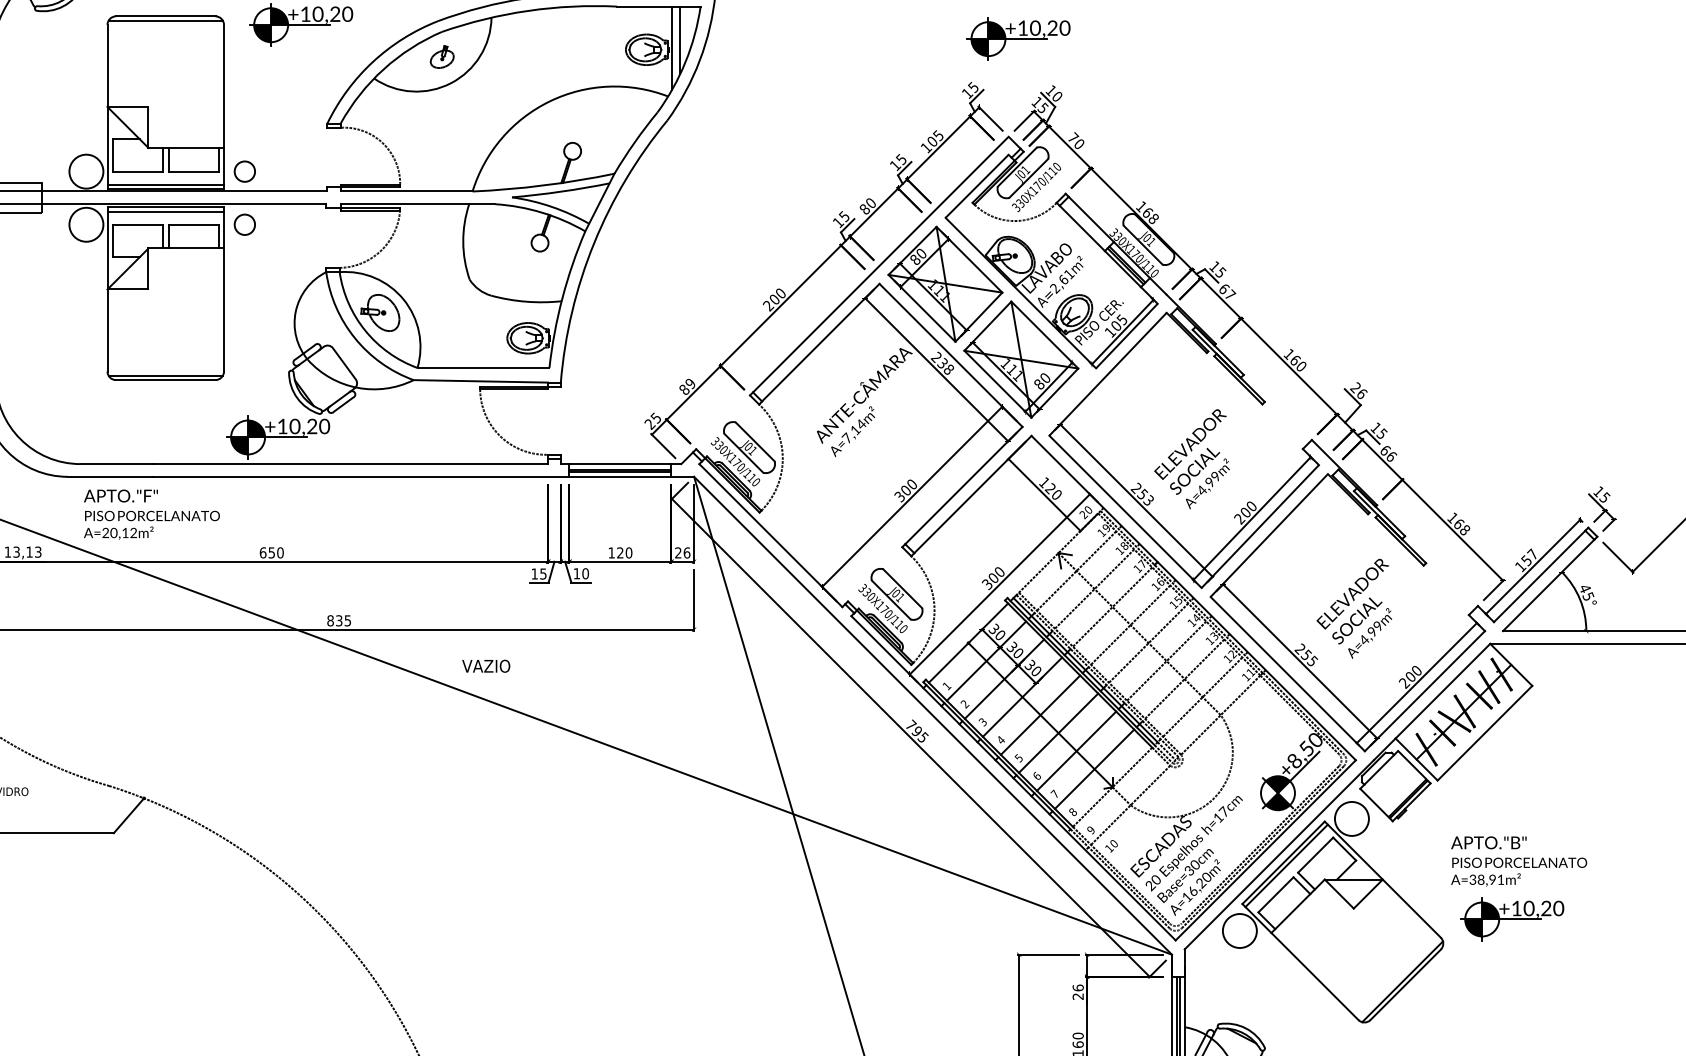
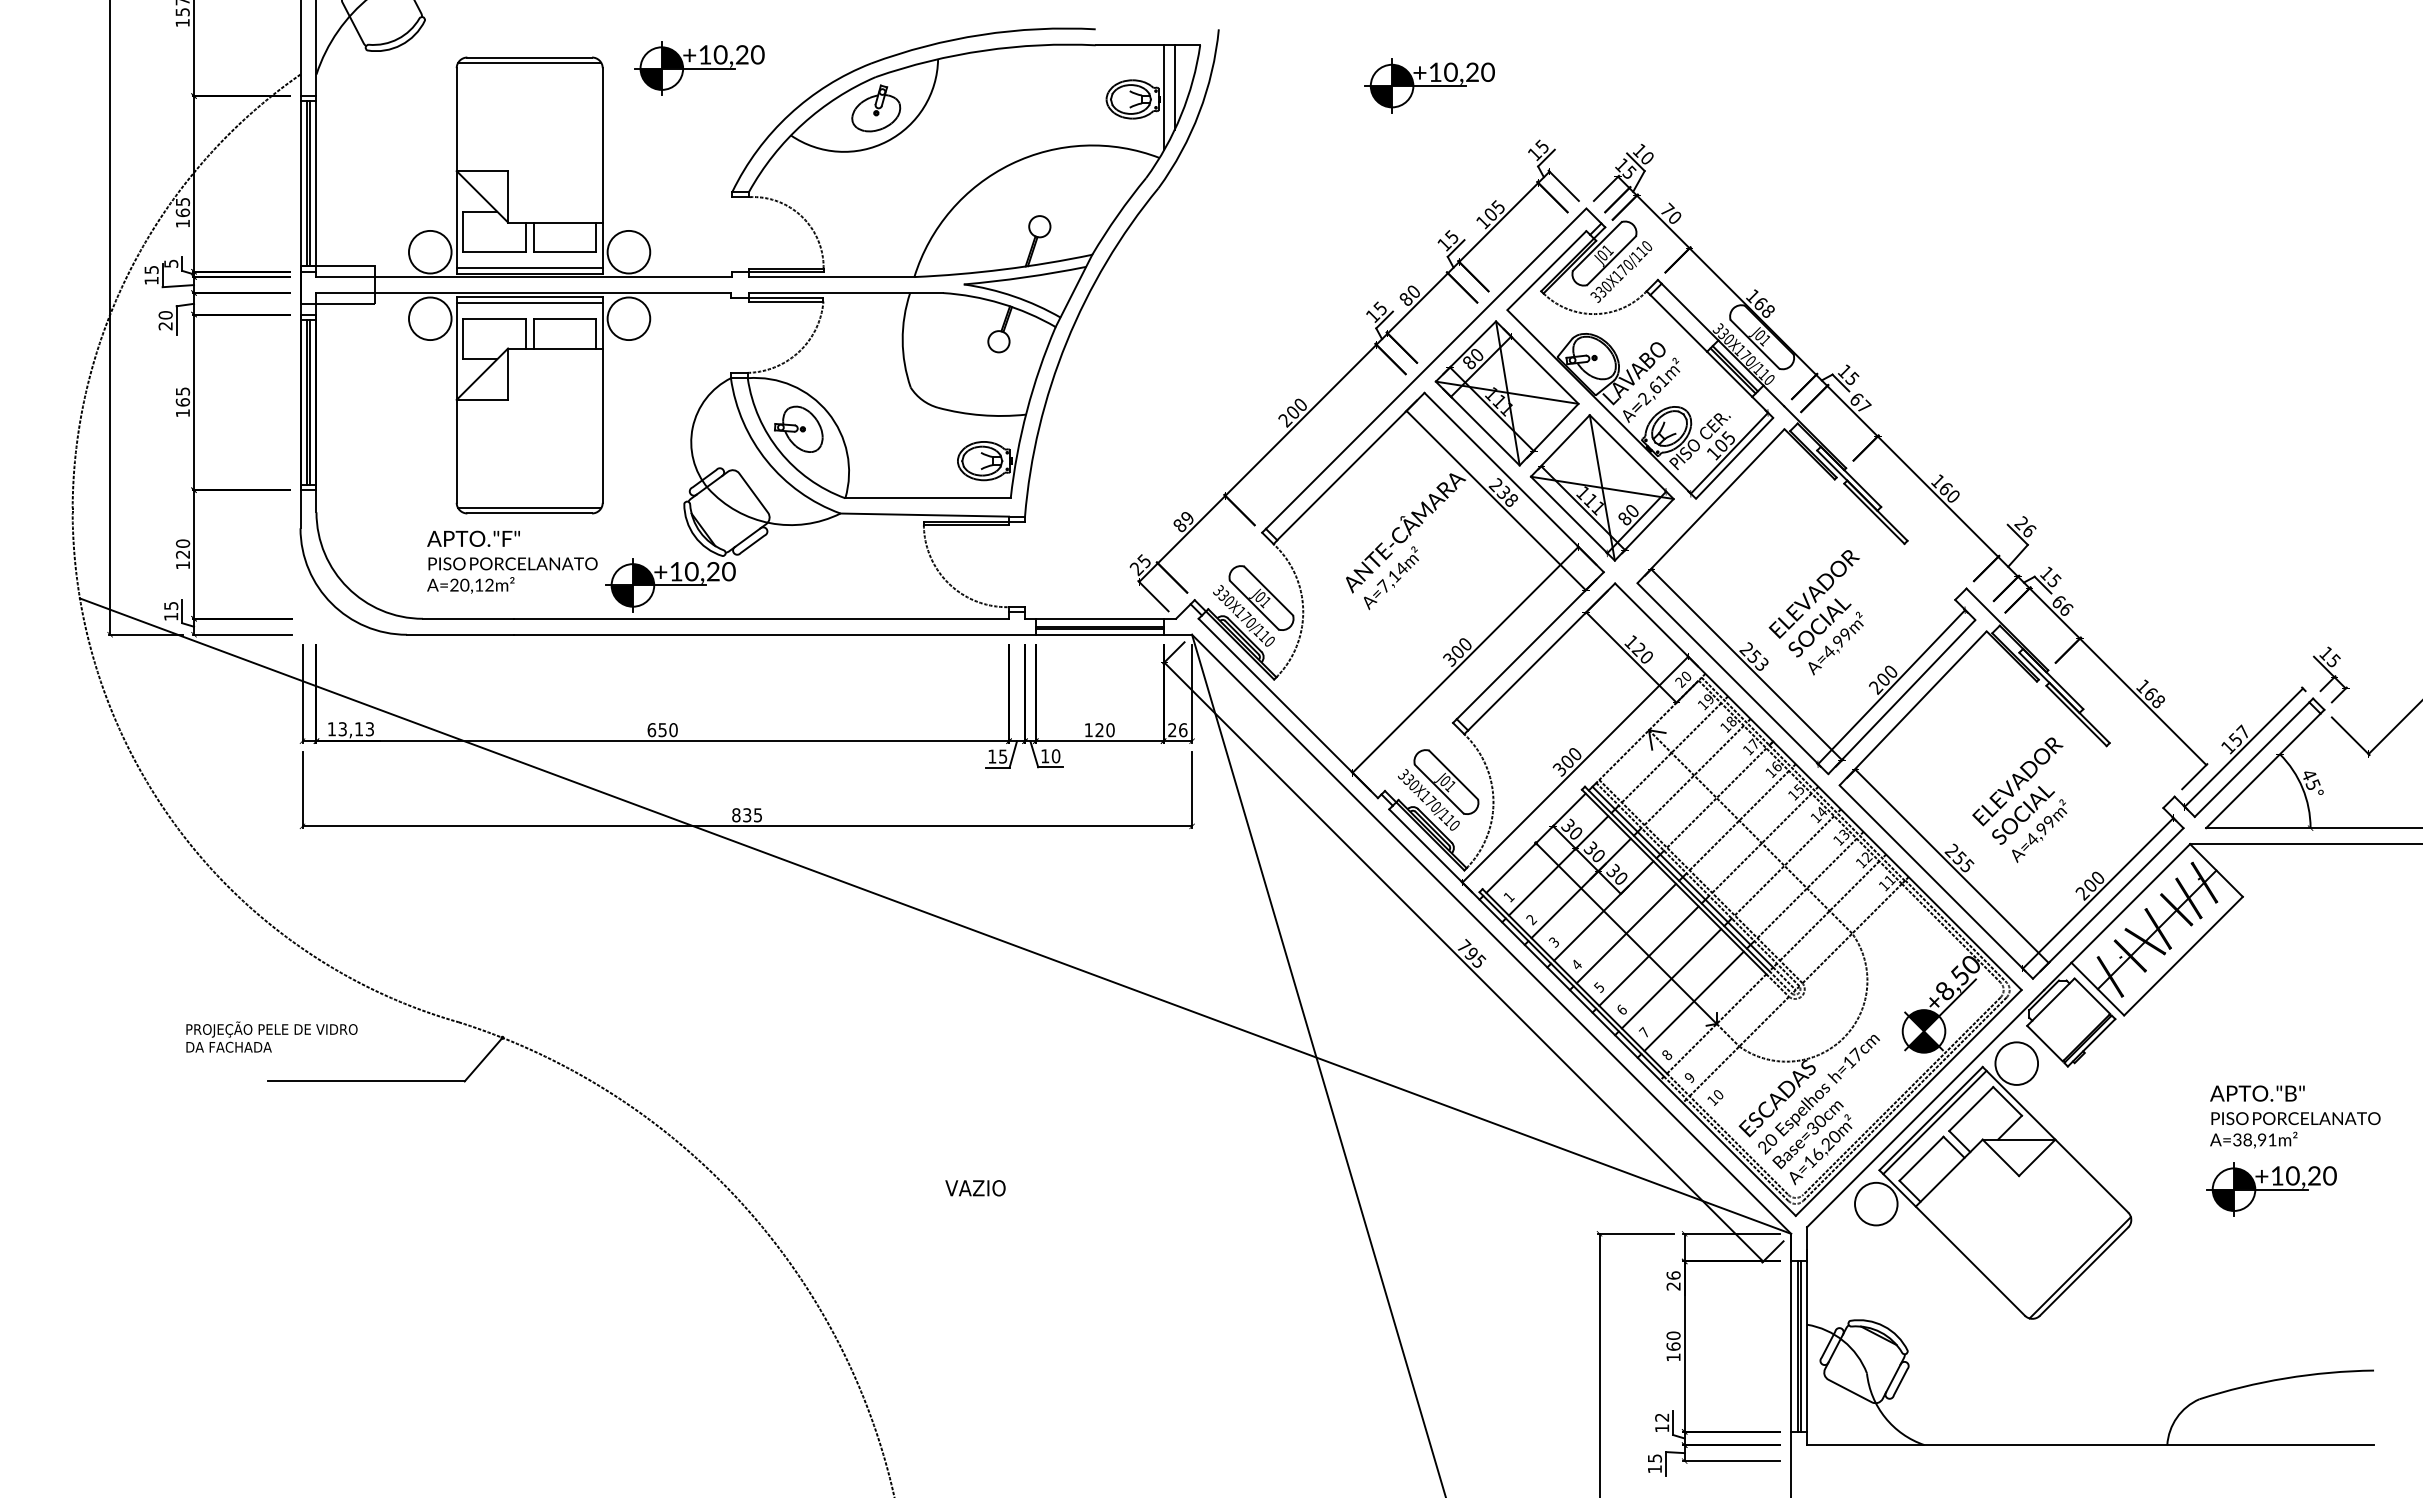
part: (1018, 38) -> (1429, 85), moved
part: (442, 57) -> (876, 108), size x1.67
circle: (244, 171) -> (628, 251), size x1.67
circle: (244, 224) -> (628, 318), size x1.67
text: (152, 514) -> (512, 561), moved
text: (486, 666) -> (975, 1188), moved
text: (1519, 861) -> (2295, 1116), moved
part: (1512, 919) -> (2271, 1189), moved

